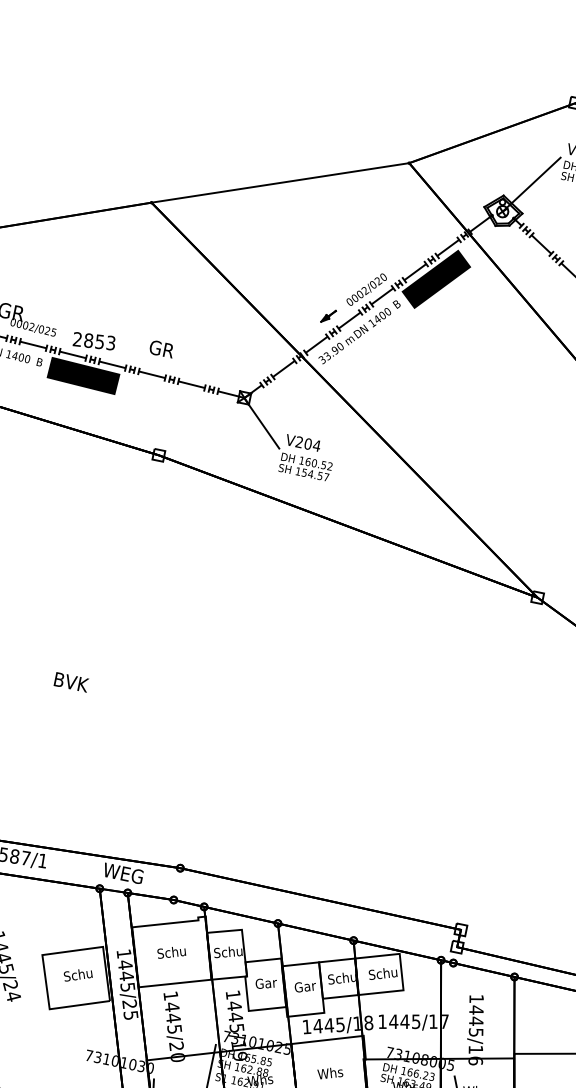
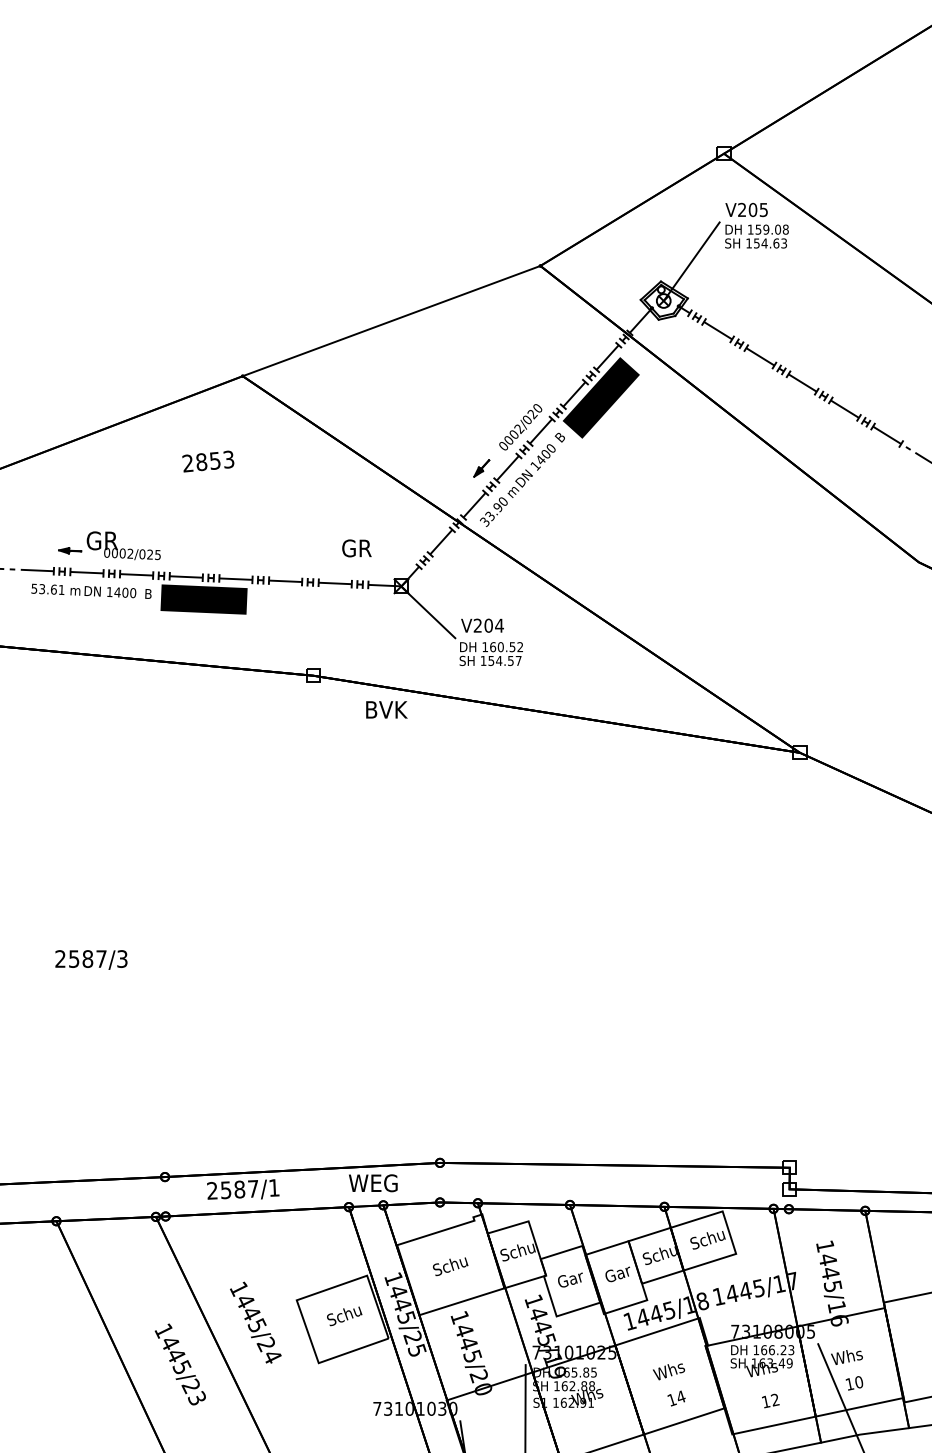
text: (94, 341) -> (208, 461), moved
text: (161, 349) -> (356, 548), moved
text: (71, 681) -> (386, 709), moved

